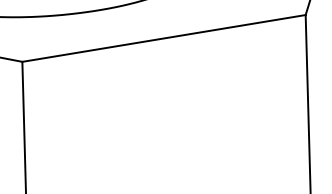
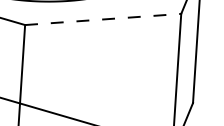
line: (164, 38) -> (103, 19), solid -> dashed

